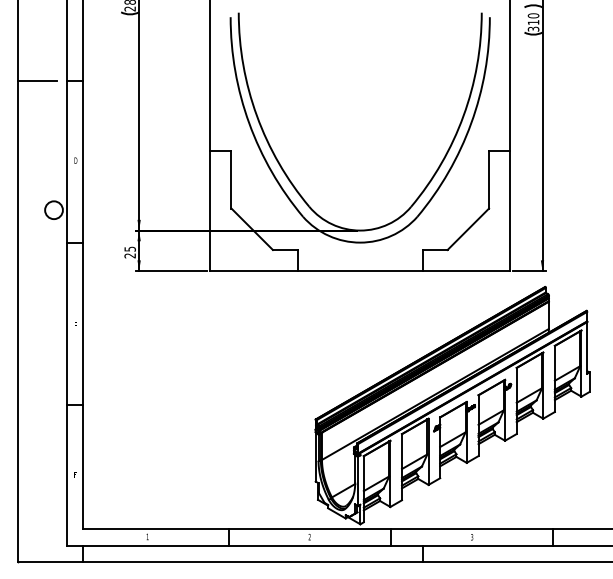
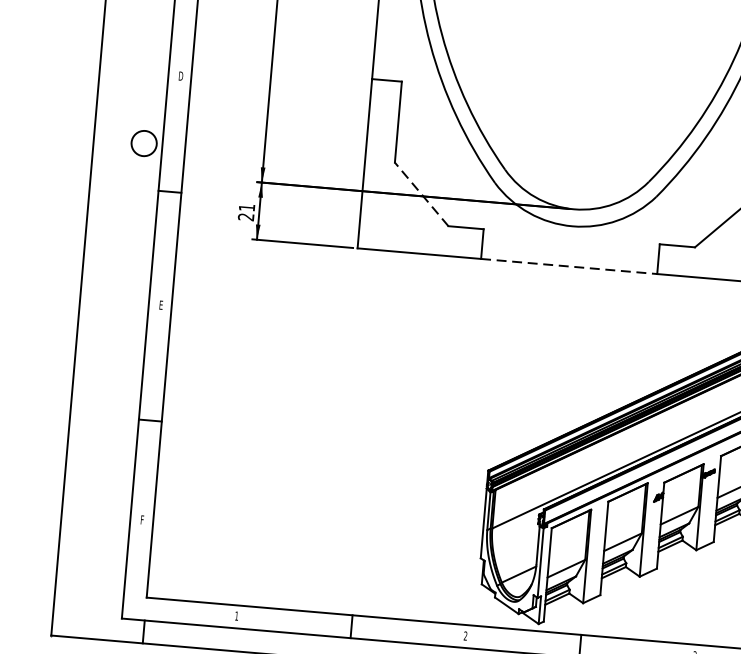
line: (251, 228) -> (420, 193), solid -> dashed
text: (129, 248) -> (246, 206), 25 -> 21
line: (360, 271) -> (569, 267), solid -> dashed

